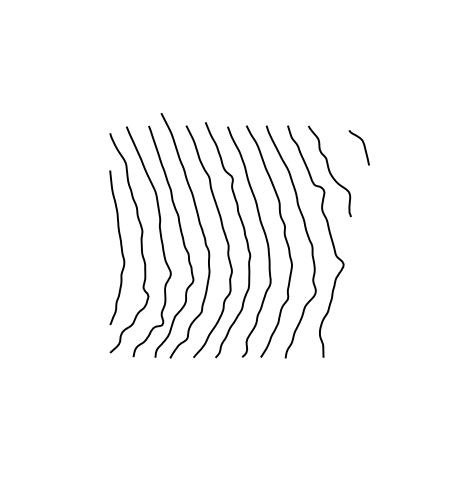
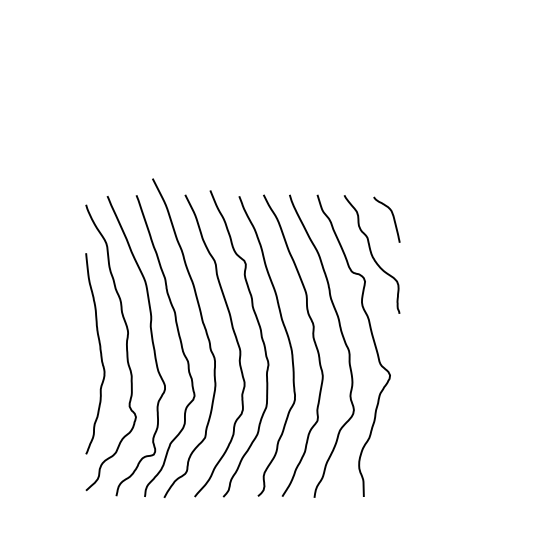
curve: (363, 146) -> (392, 218), moved

